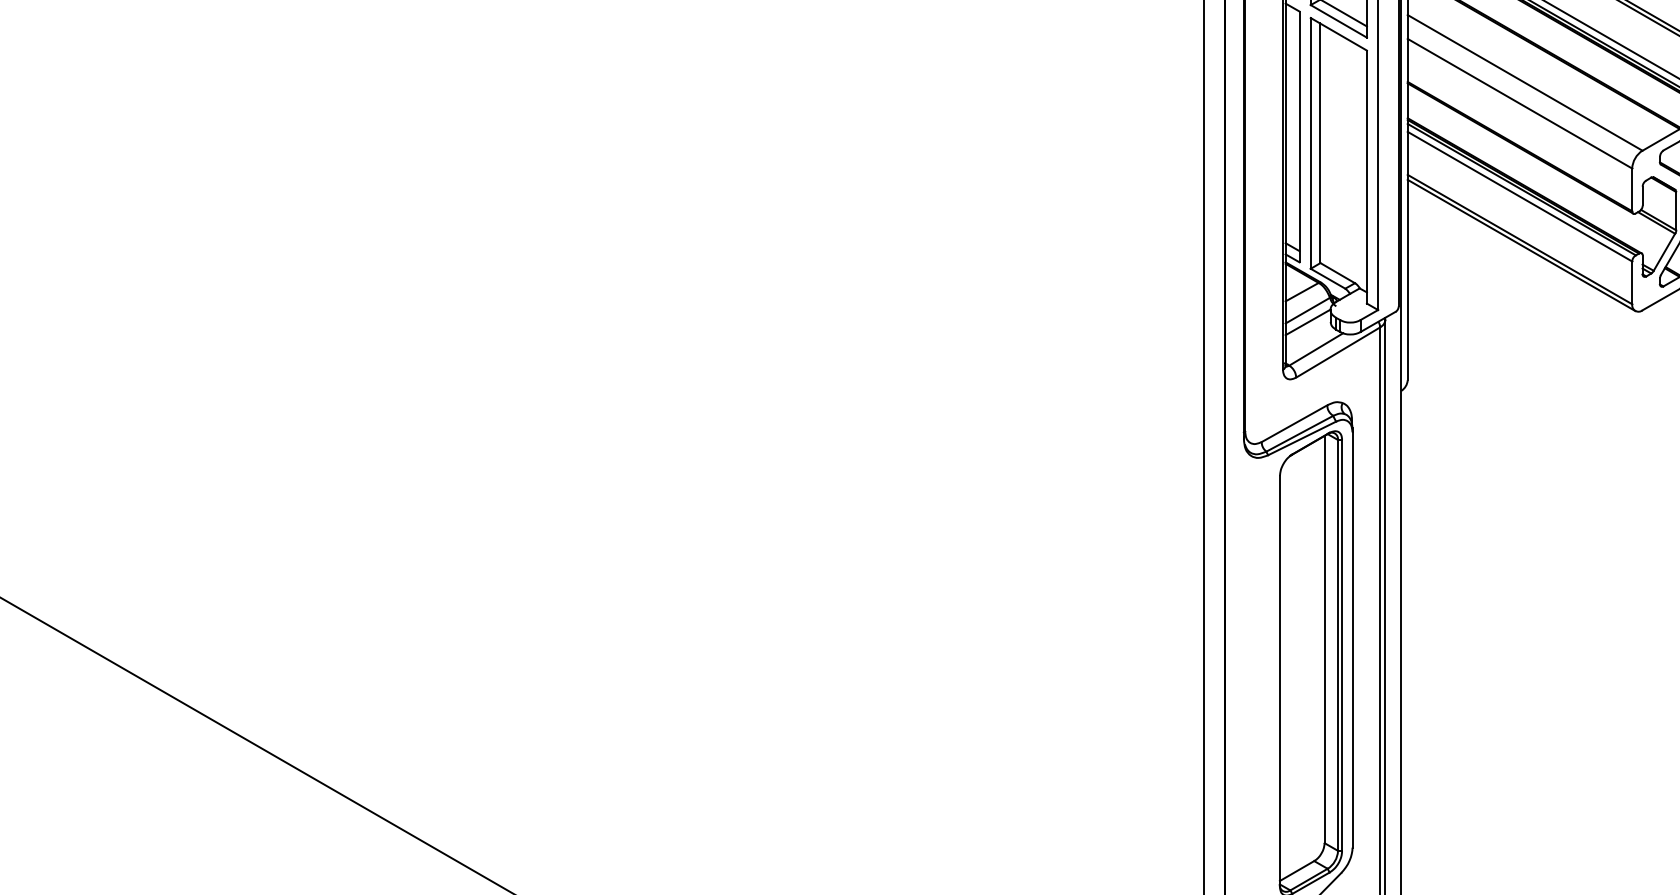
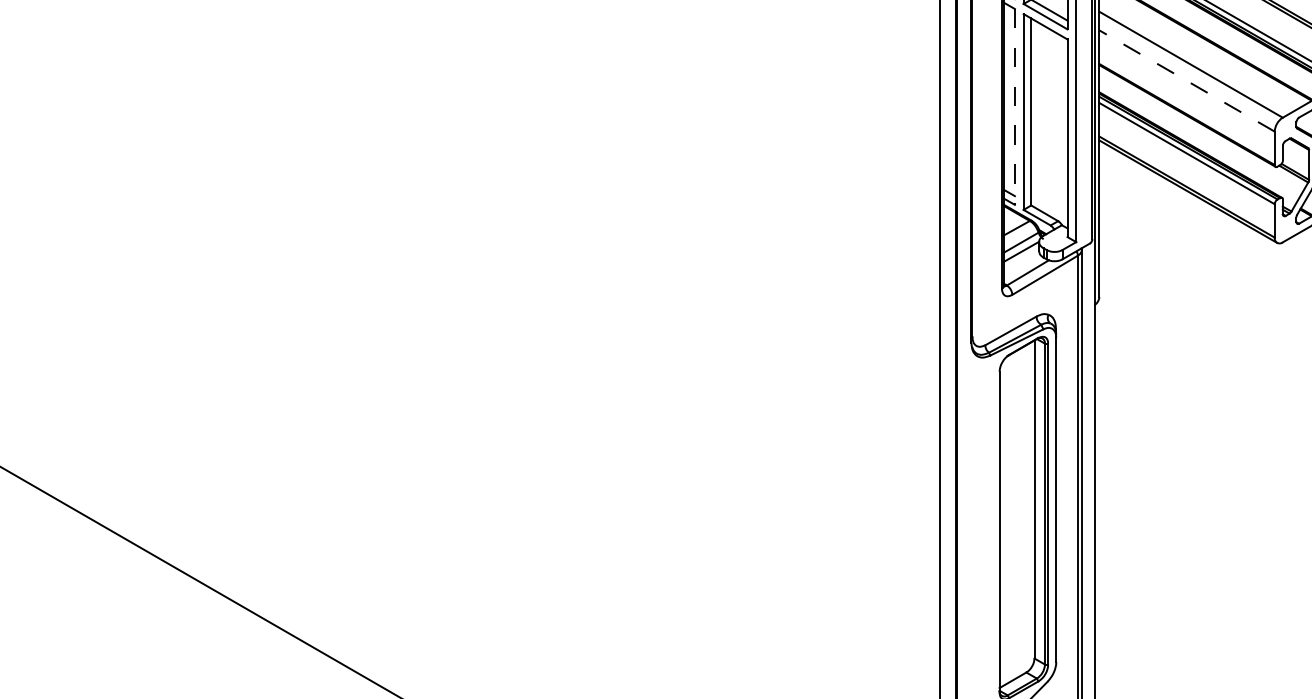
line: (1519, 103) -> (1186, 80), solid -> dashed
line: (1299, 136) -> (1014, 106), solid -> dashed

